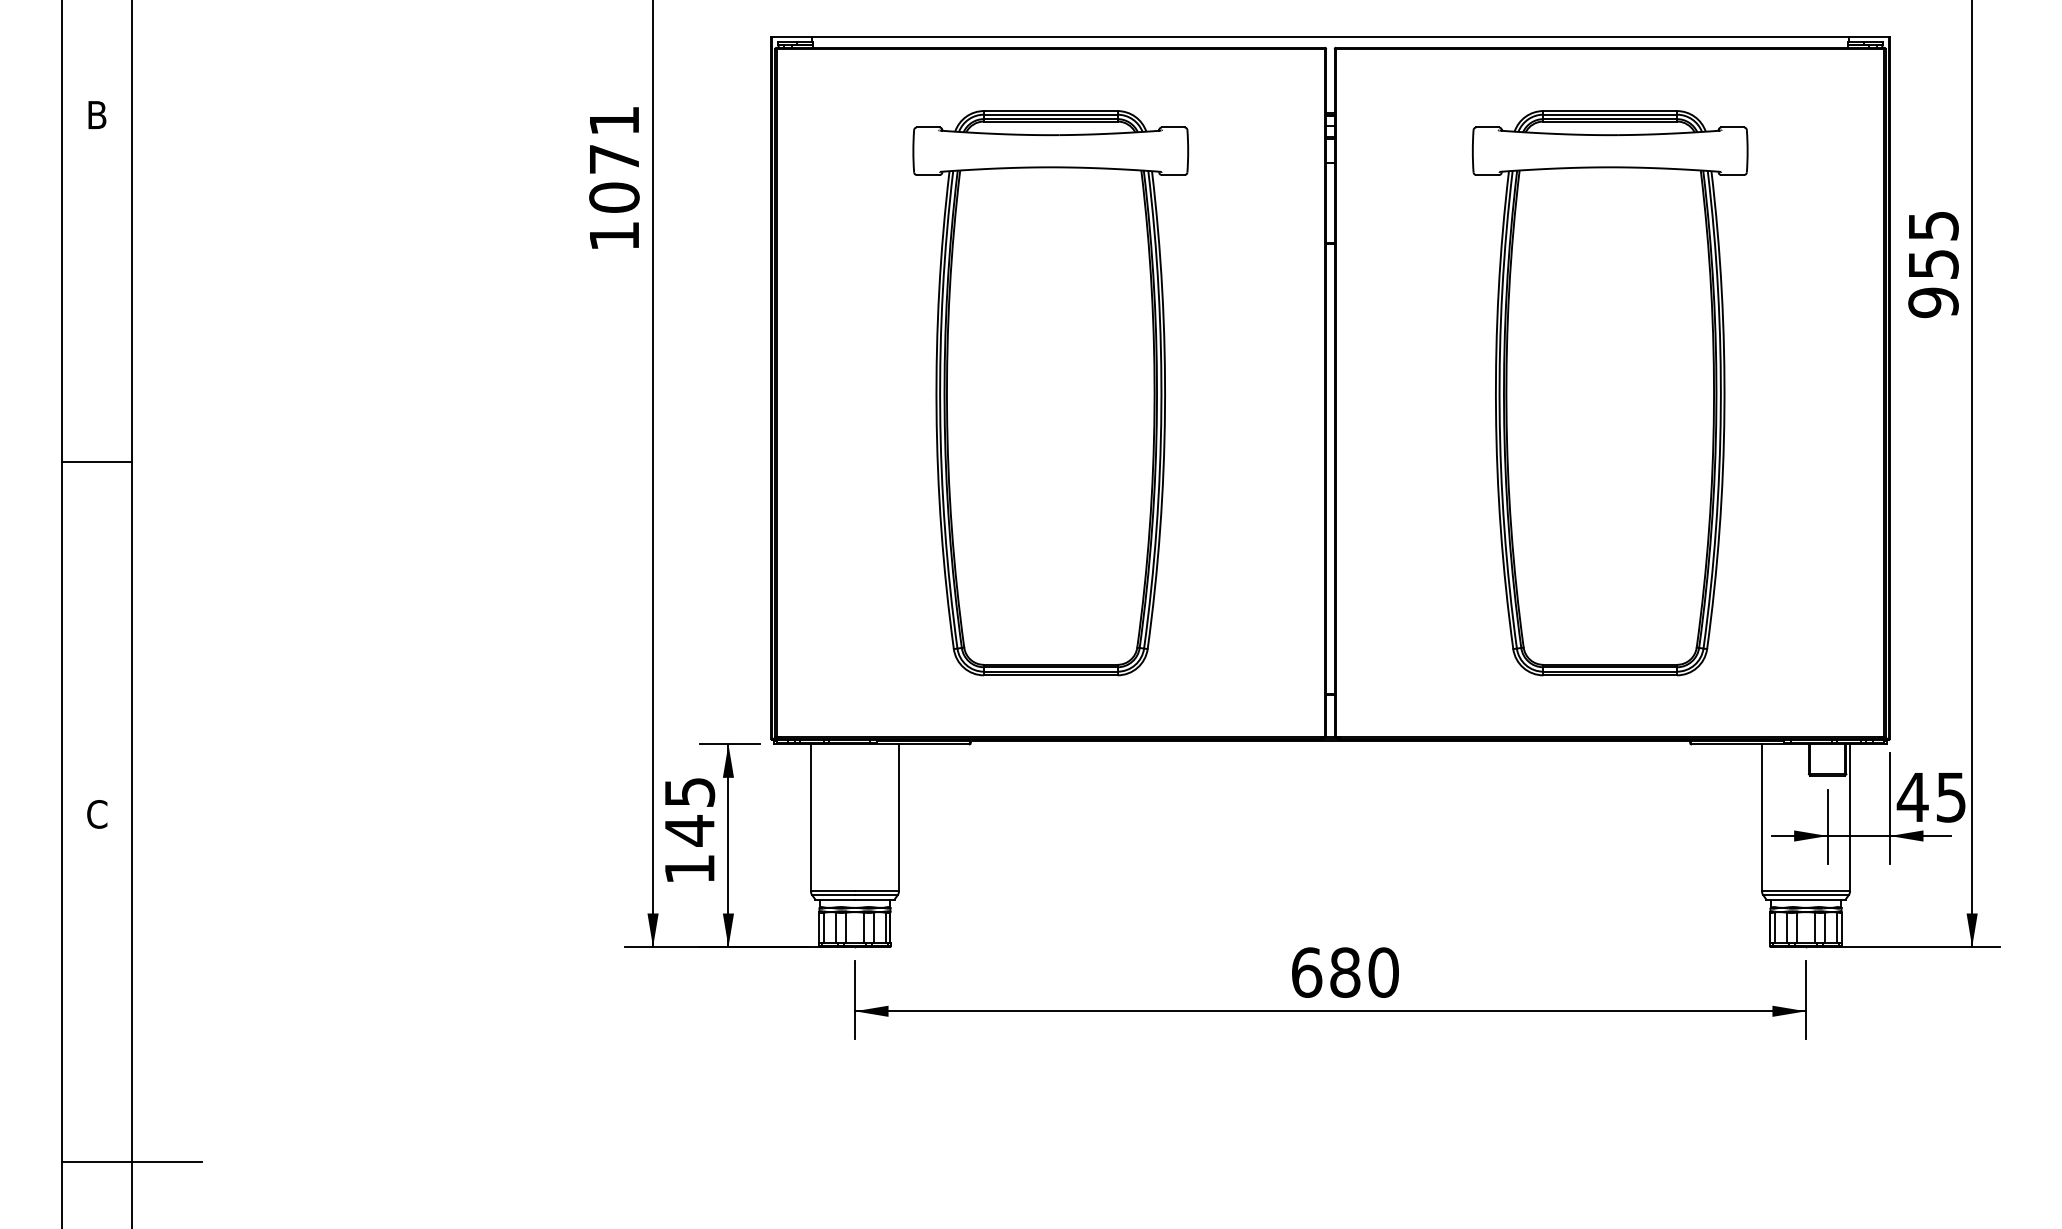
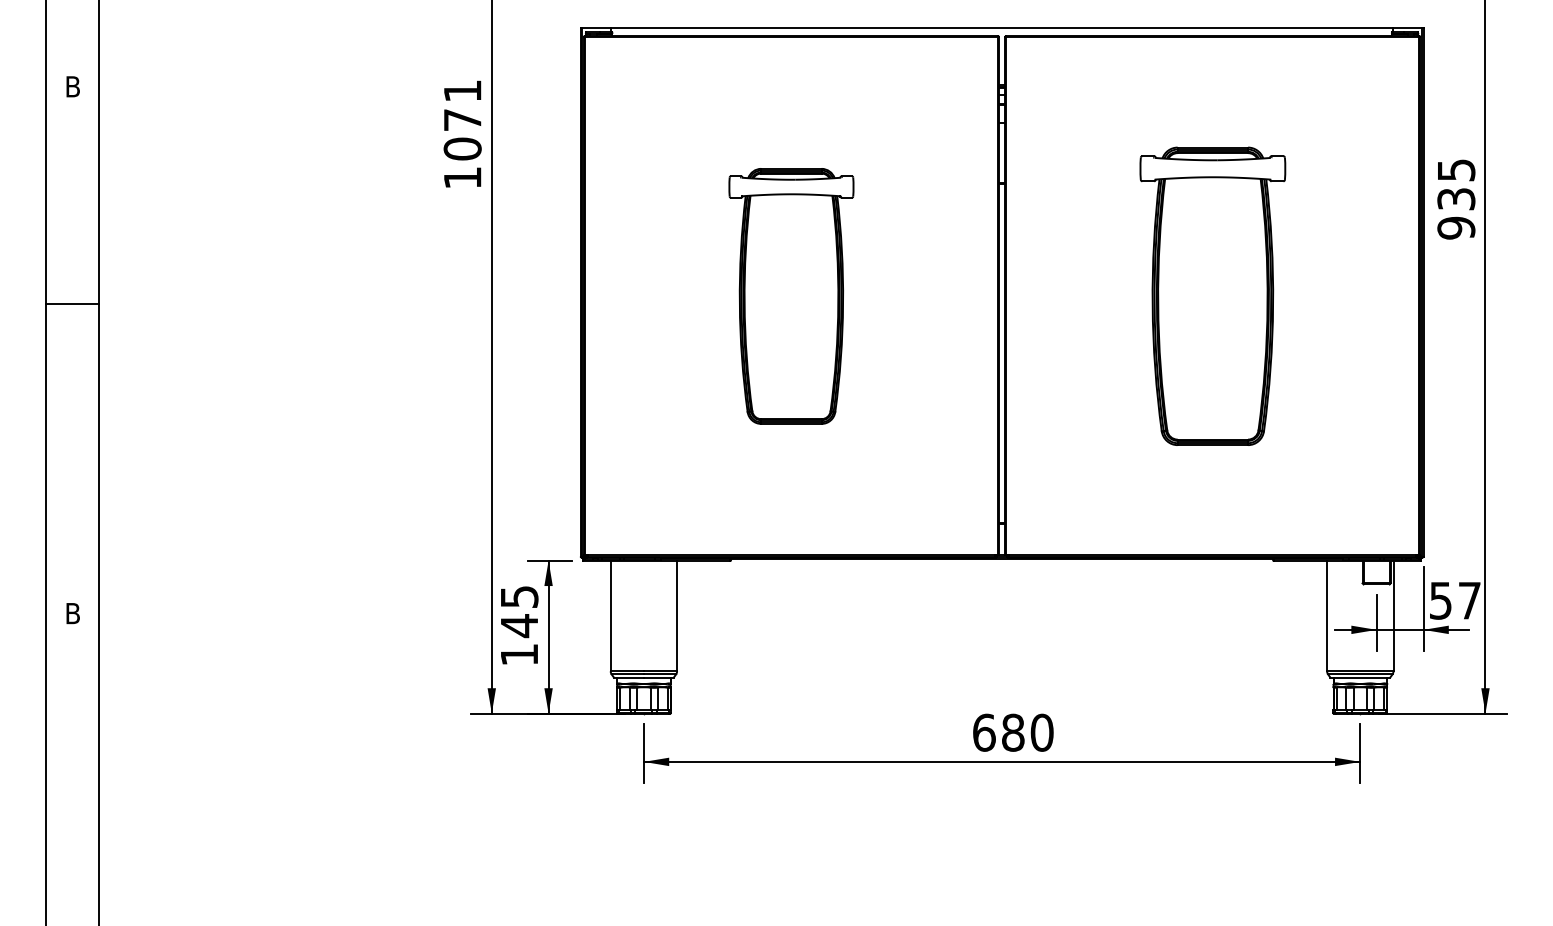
text: (1933, 264) -> (1456, 199), 955 -> 935
part: (1050, 393) -> (791, 296), size x0.6
part: (1610, 393) -> (1213, 296), size x0.7
line: (96, 462) -> (72, 304), moved
text: (1930, 797) -> (1454, 600), 45 -> 57
text: (97, 814) -> (73, 613), C -> B
line: (131, 1161) -> (98, 875), removed

